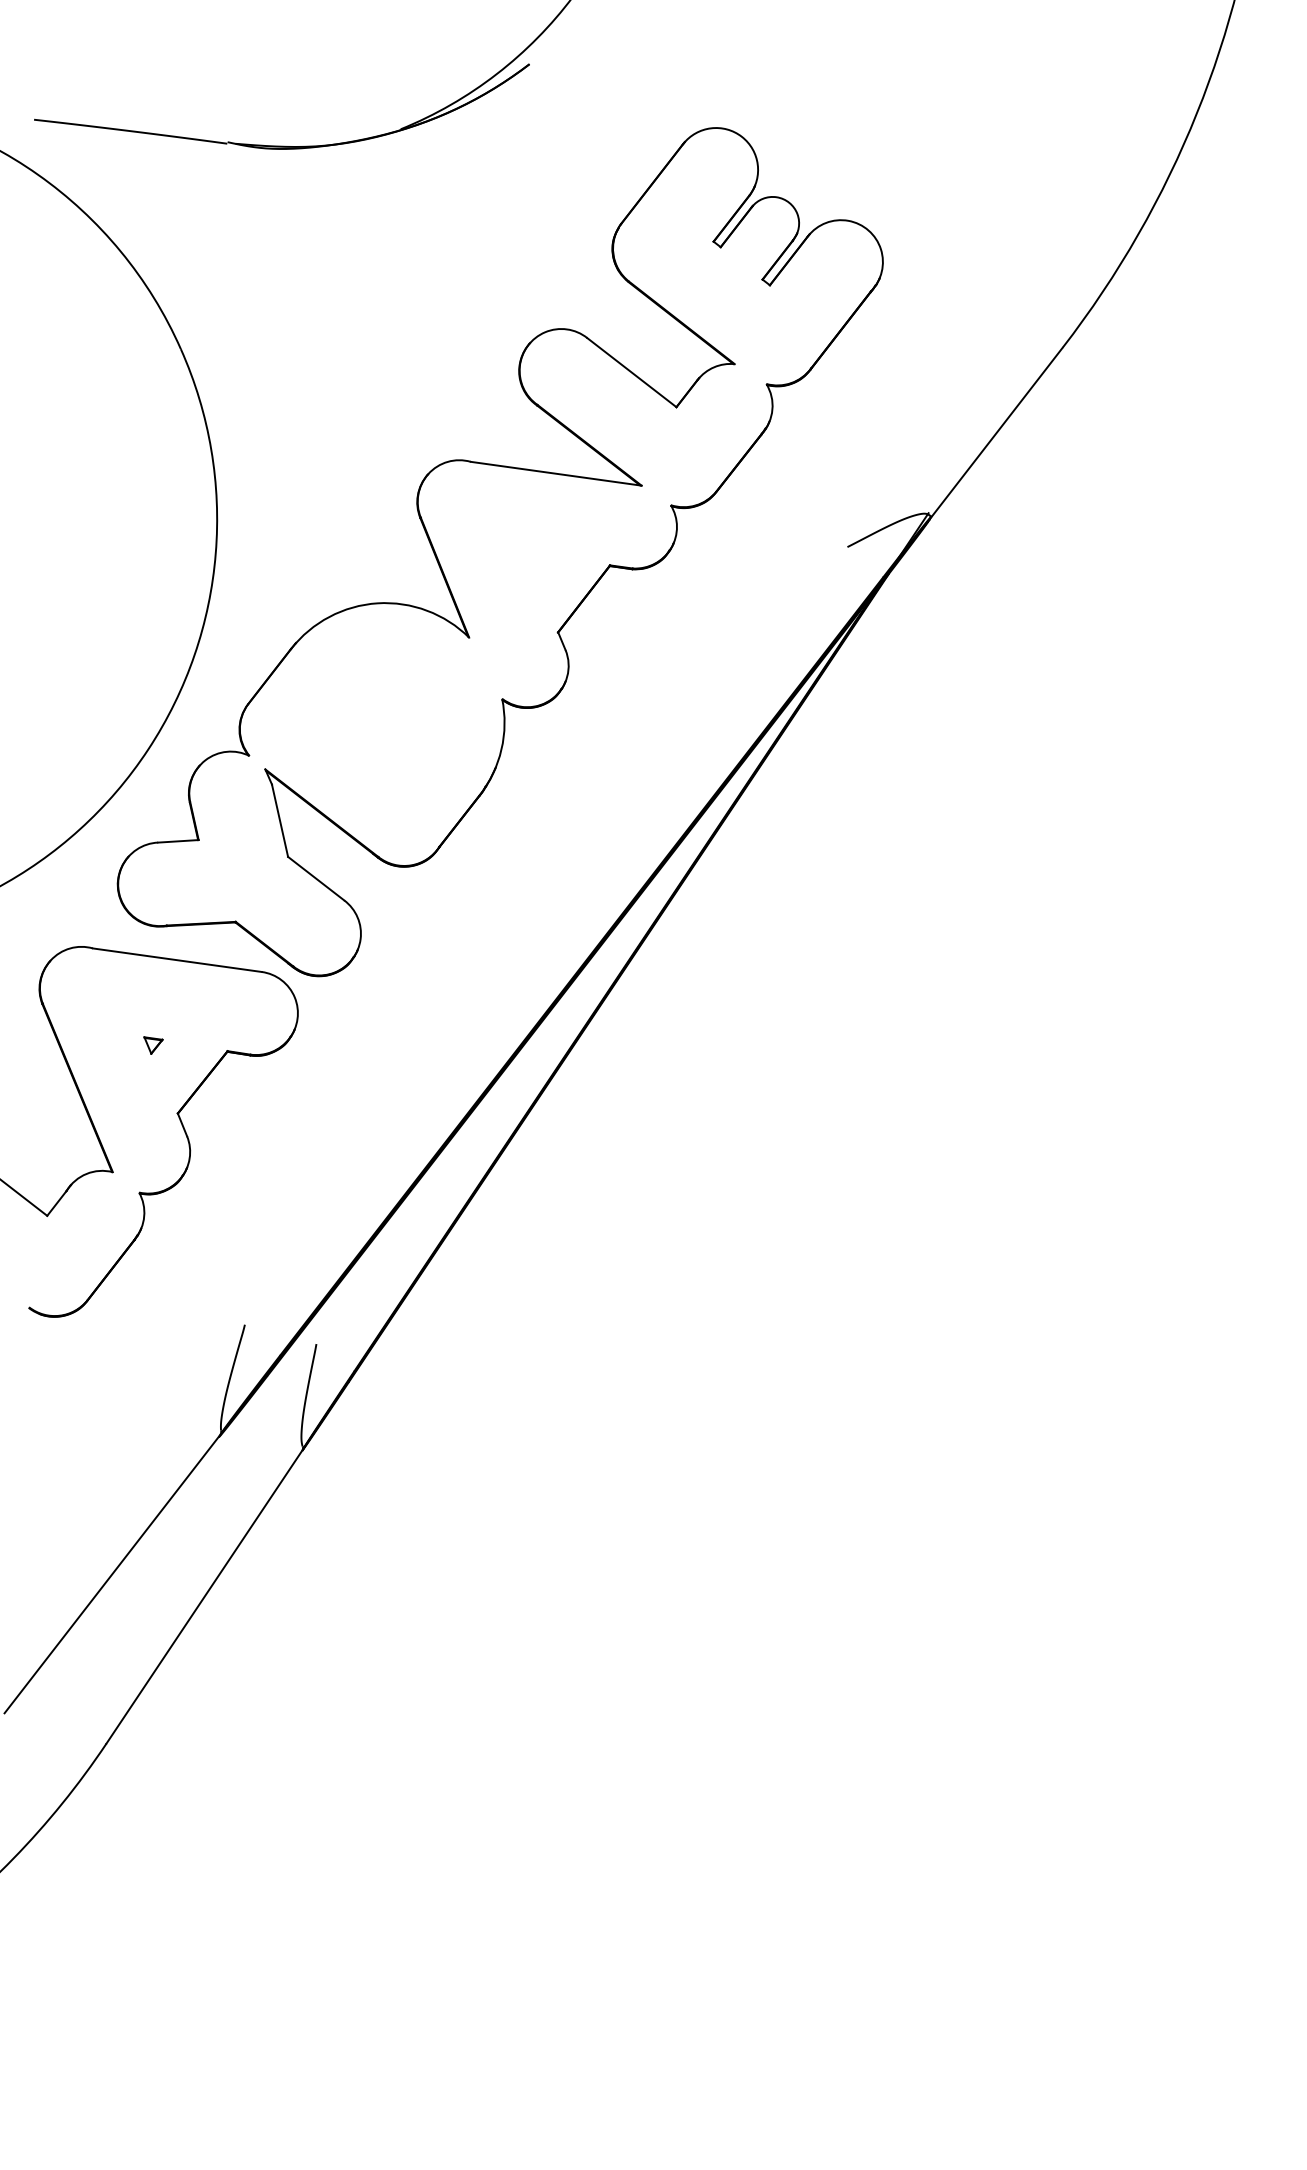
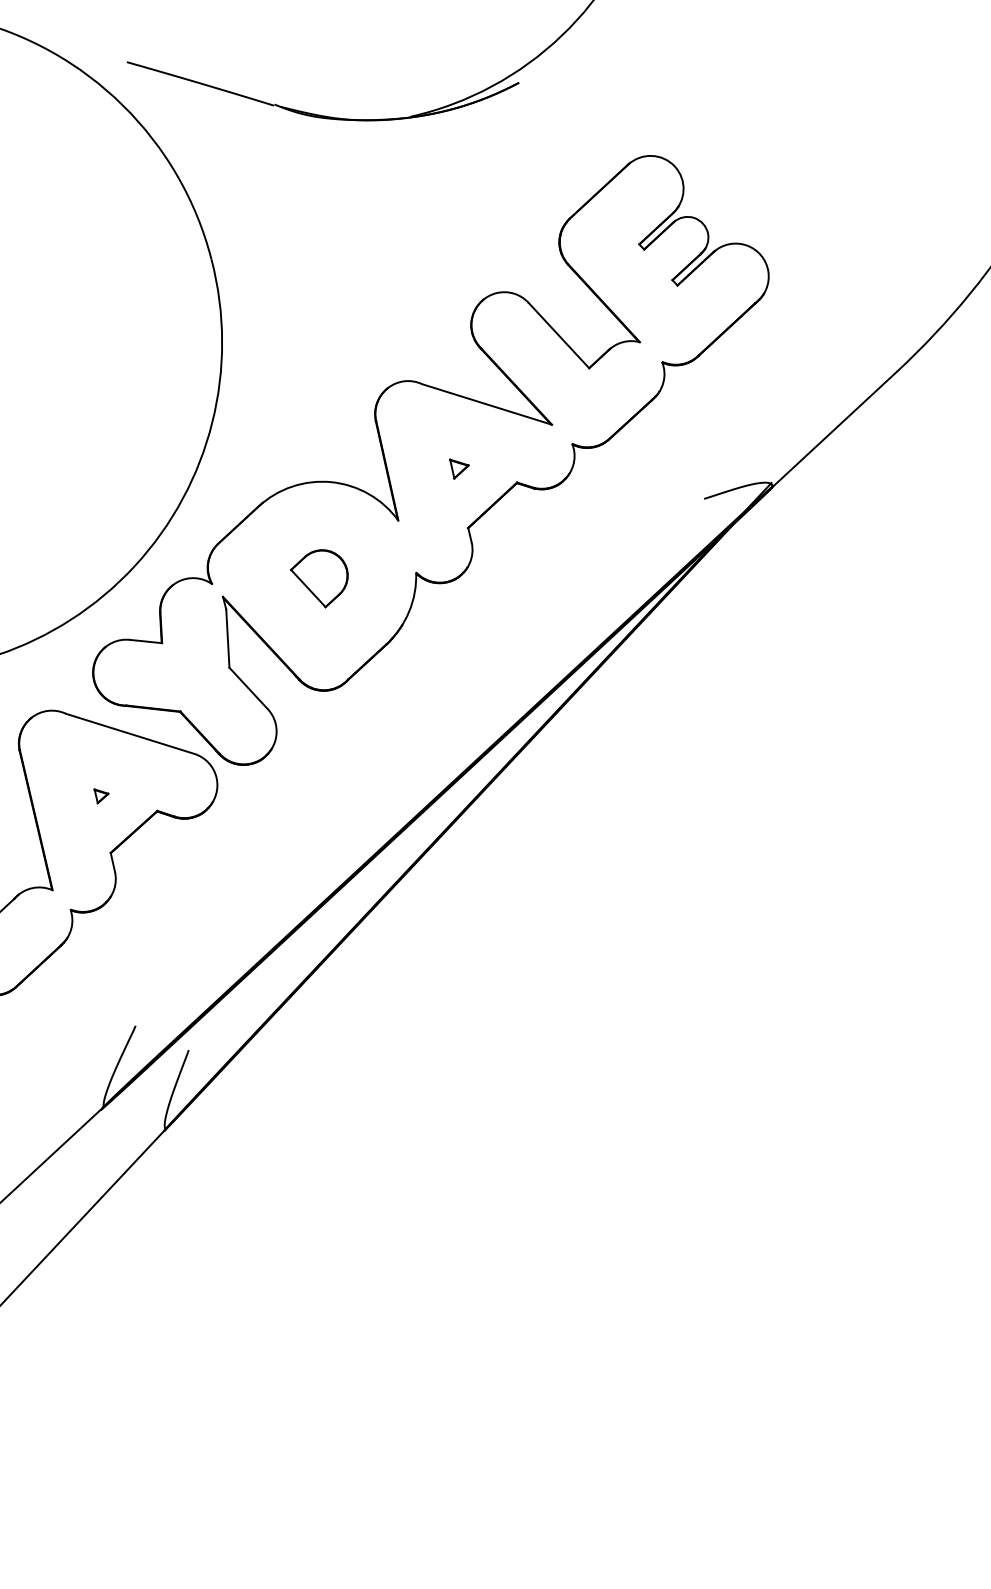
part: (533, 561) -> (458, 469), added
part: (380, 725) -> (318, 577), added

